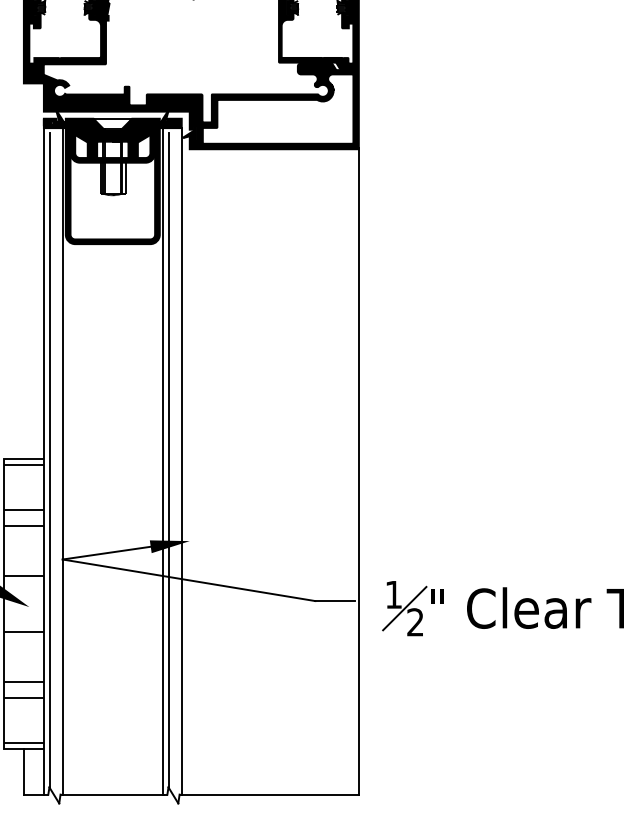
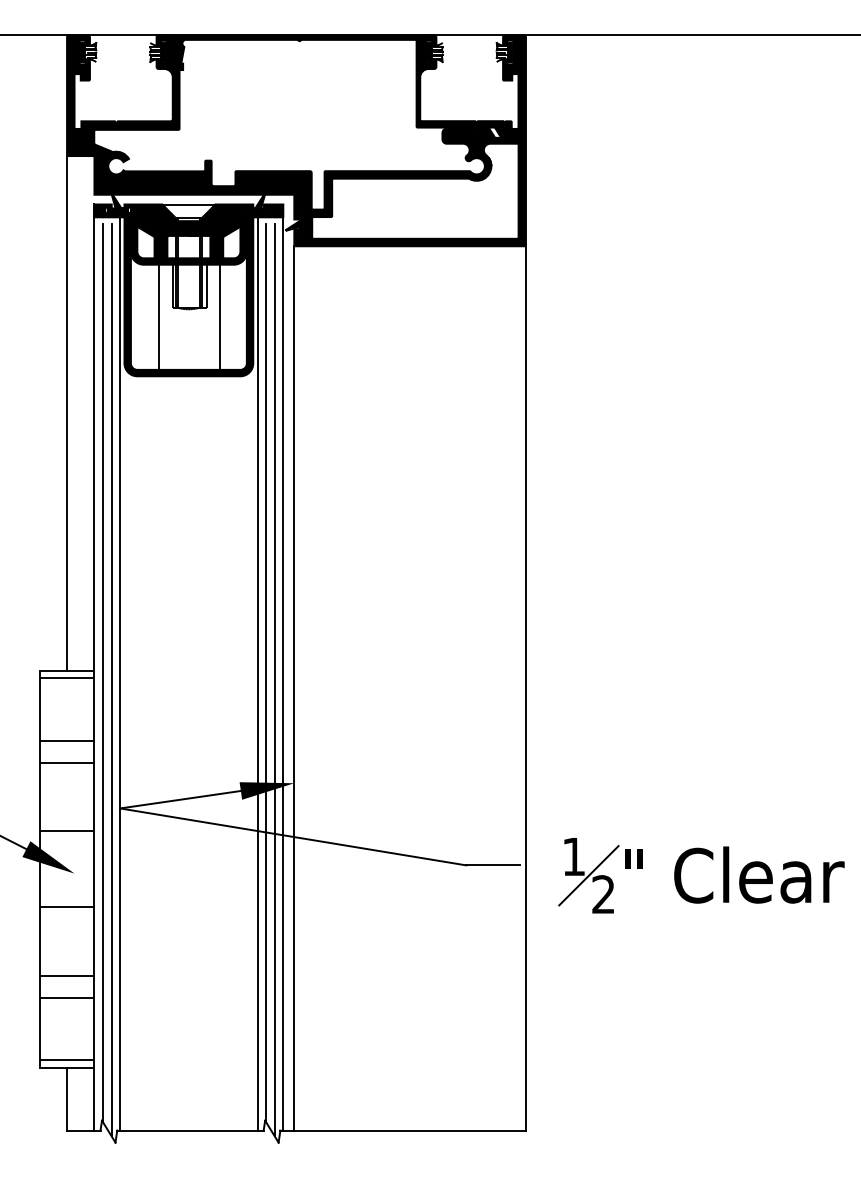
line: (91, 200) -> (159, 316), added
line: (135, 200) -> (219, 316), added
line: (24, 271) -> (67, 413), added
line: (56, 466) -> (111, 680), added
line: (175, 466) -> (274, 680), added
line: (189, 471) -> (294, 688), added

